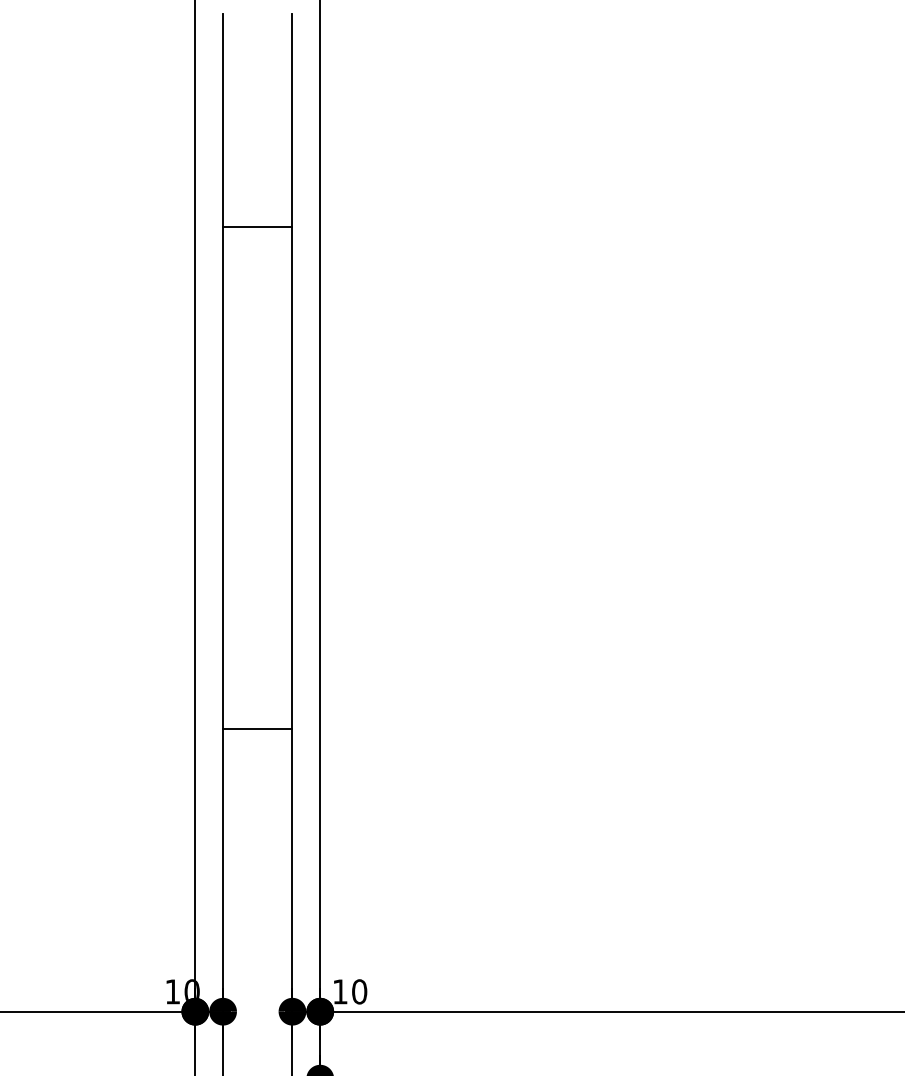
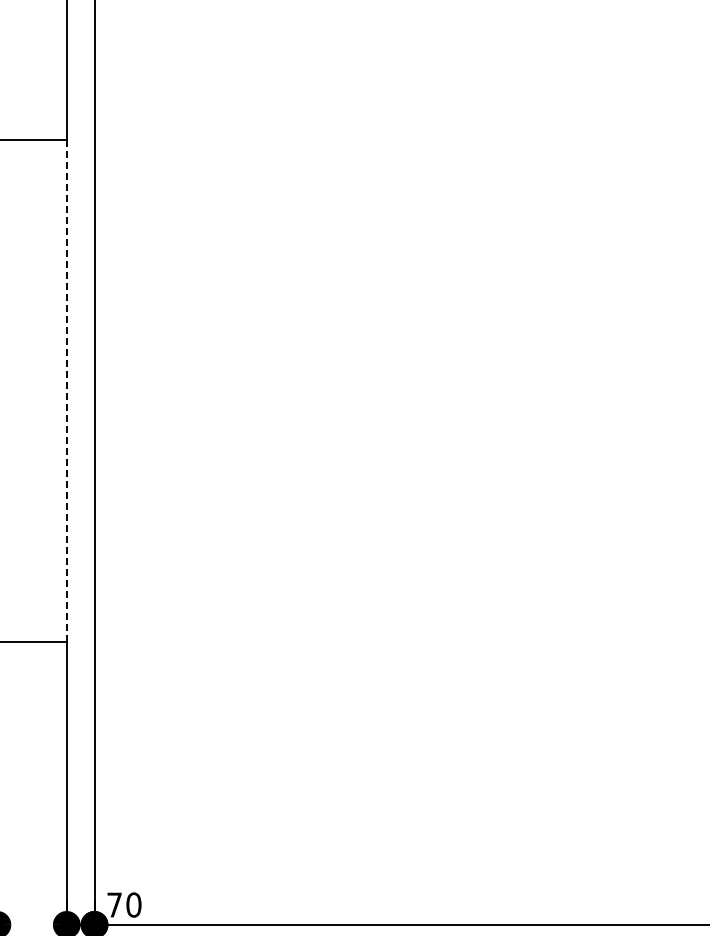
line: (292, 478) -> (66, 391), solid -> dashed
text: (340, 991) -> (114, 904), 10 -> 70

